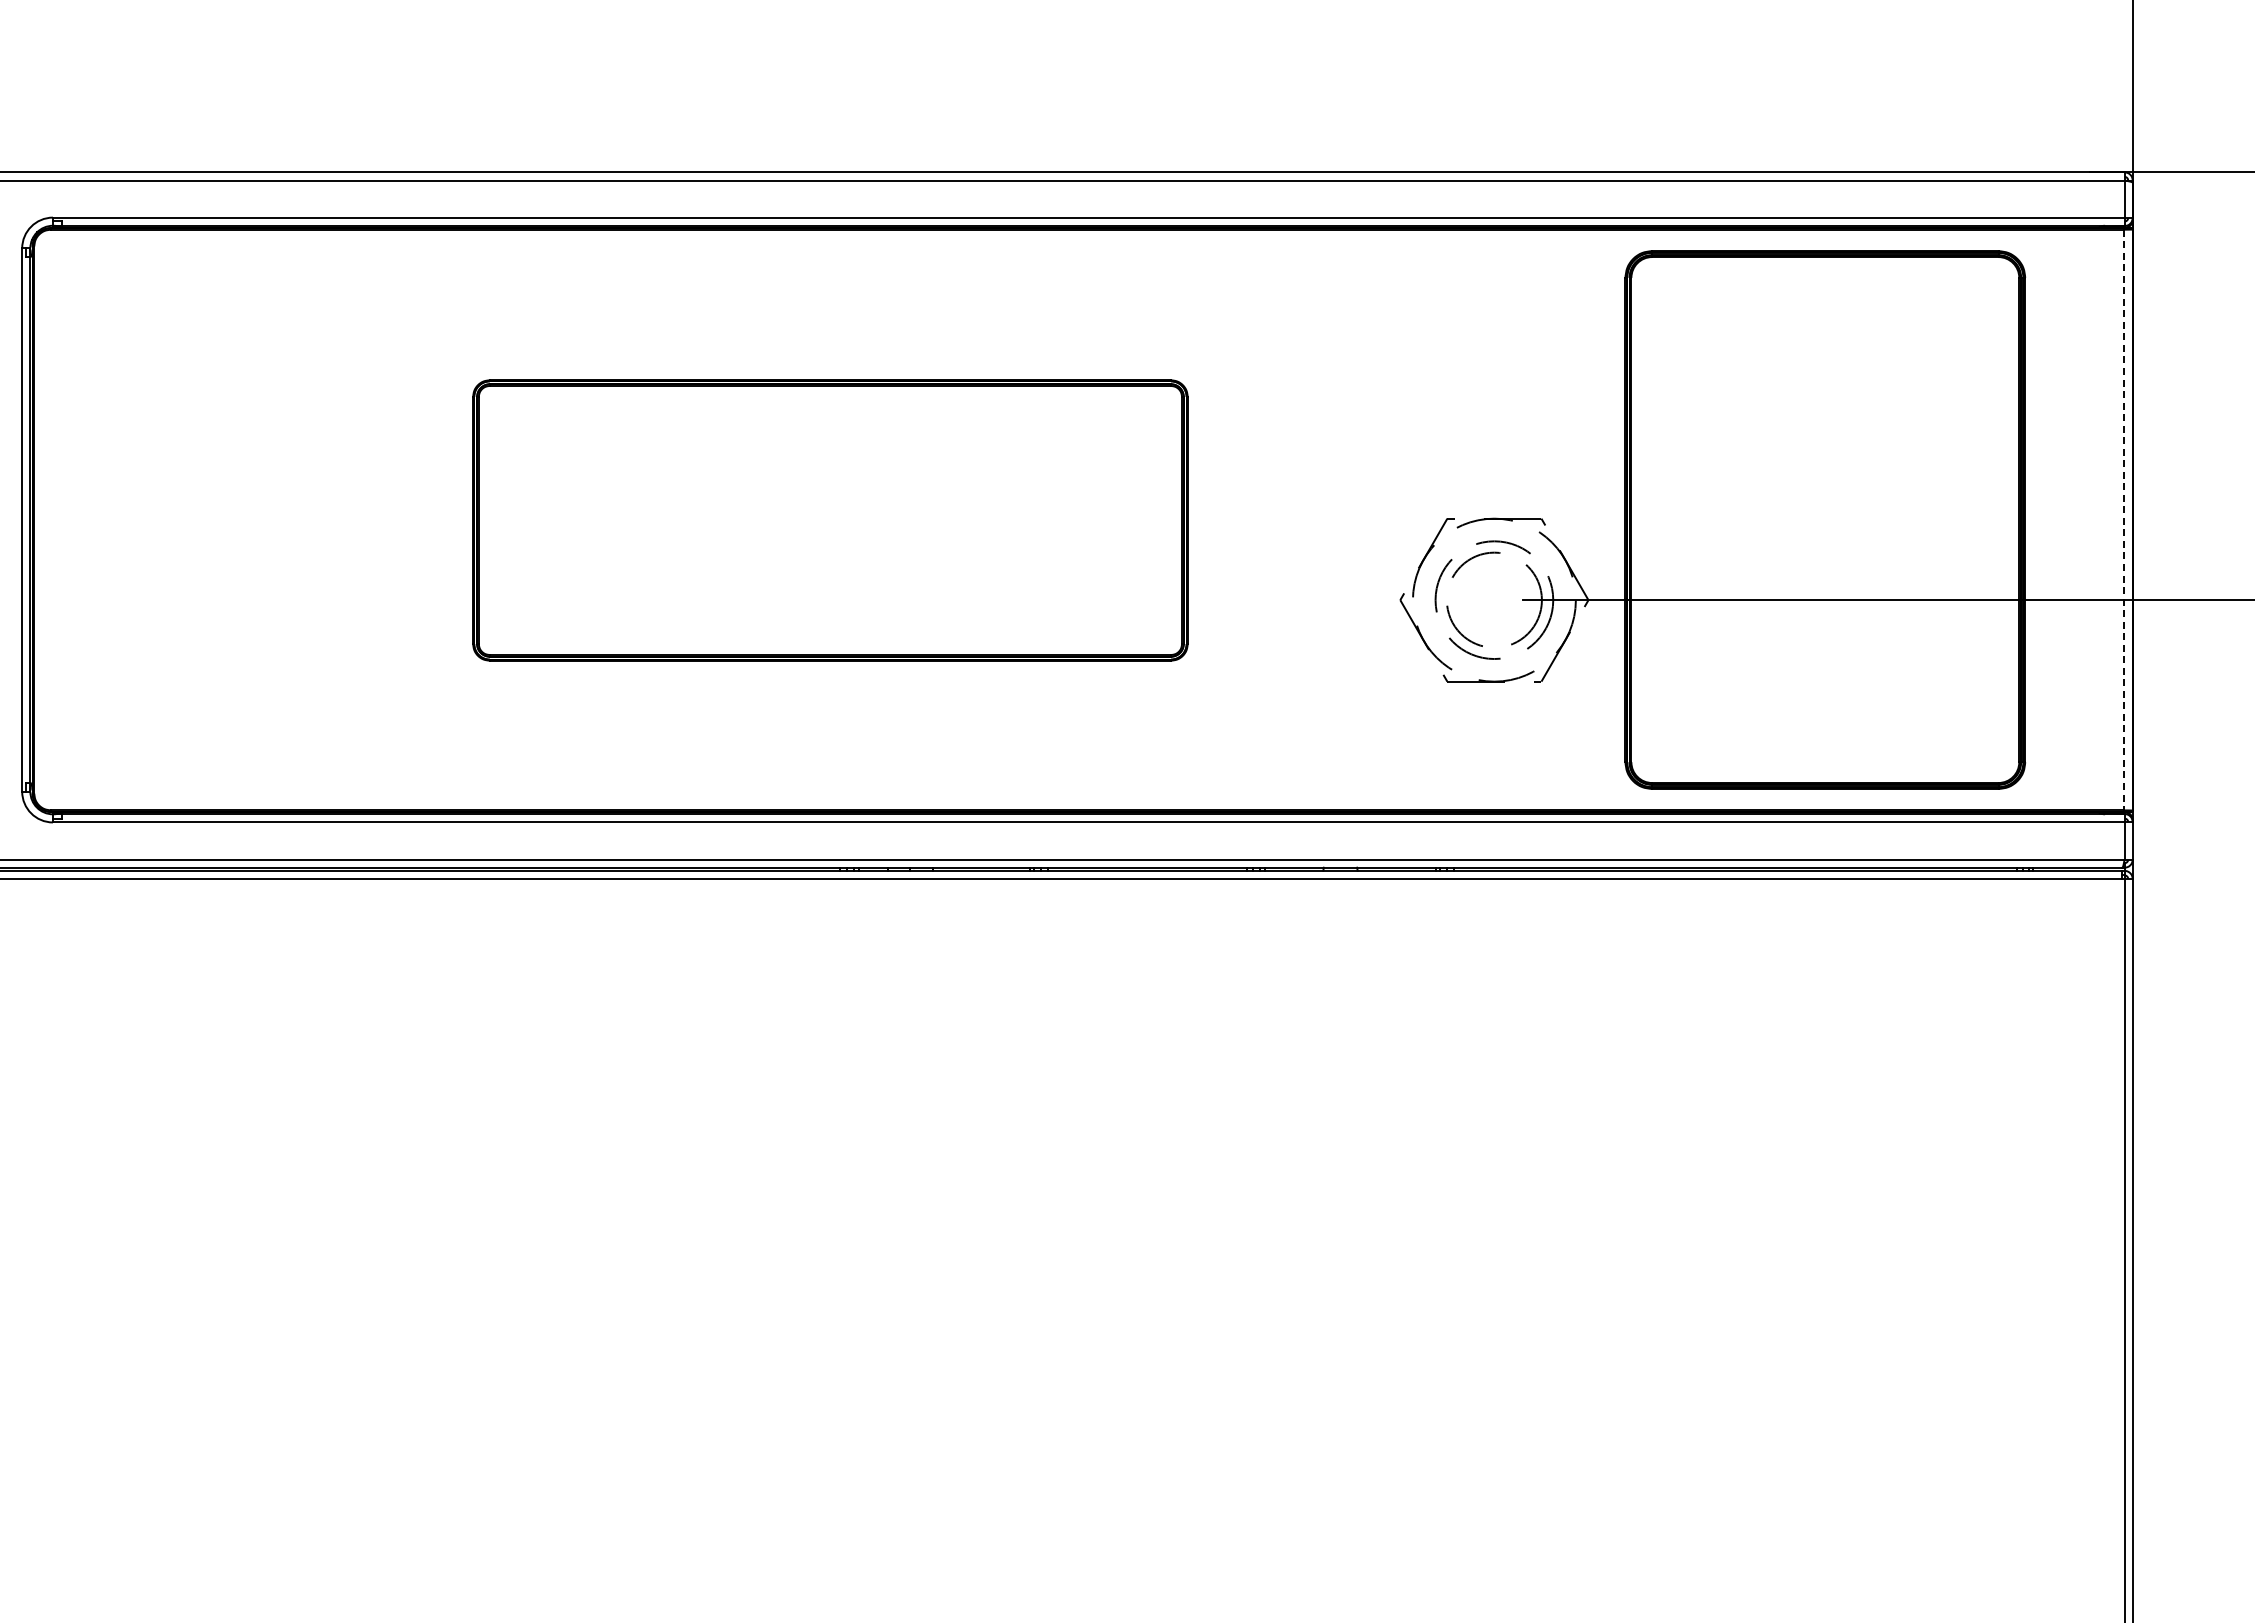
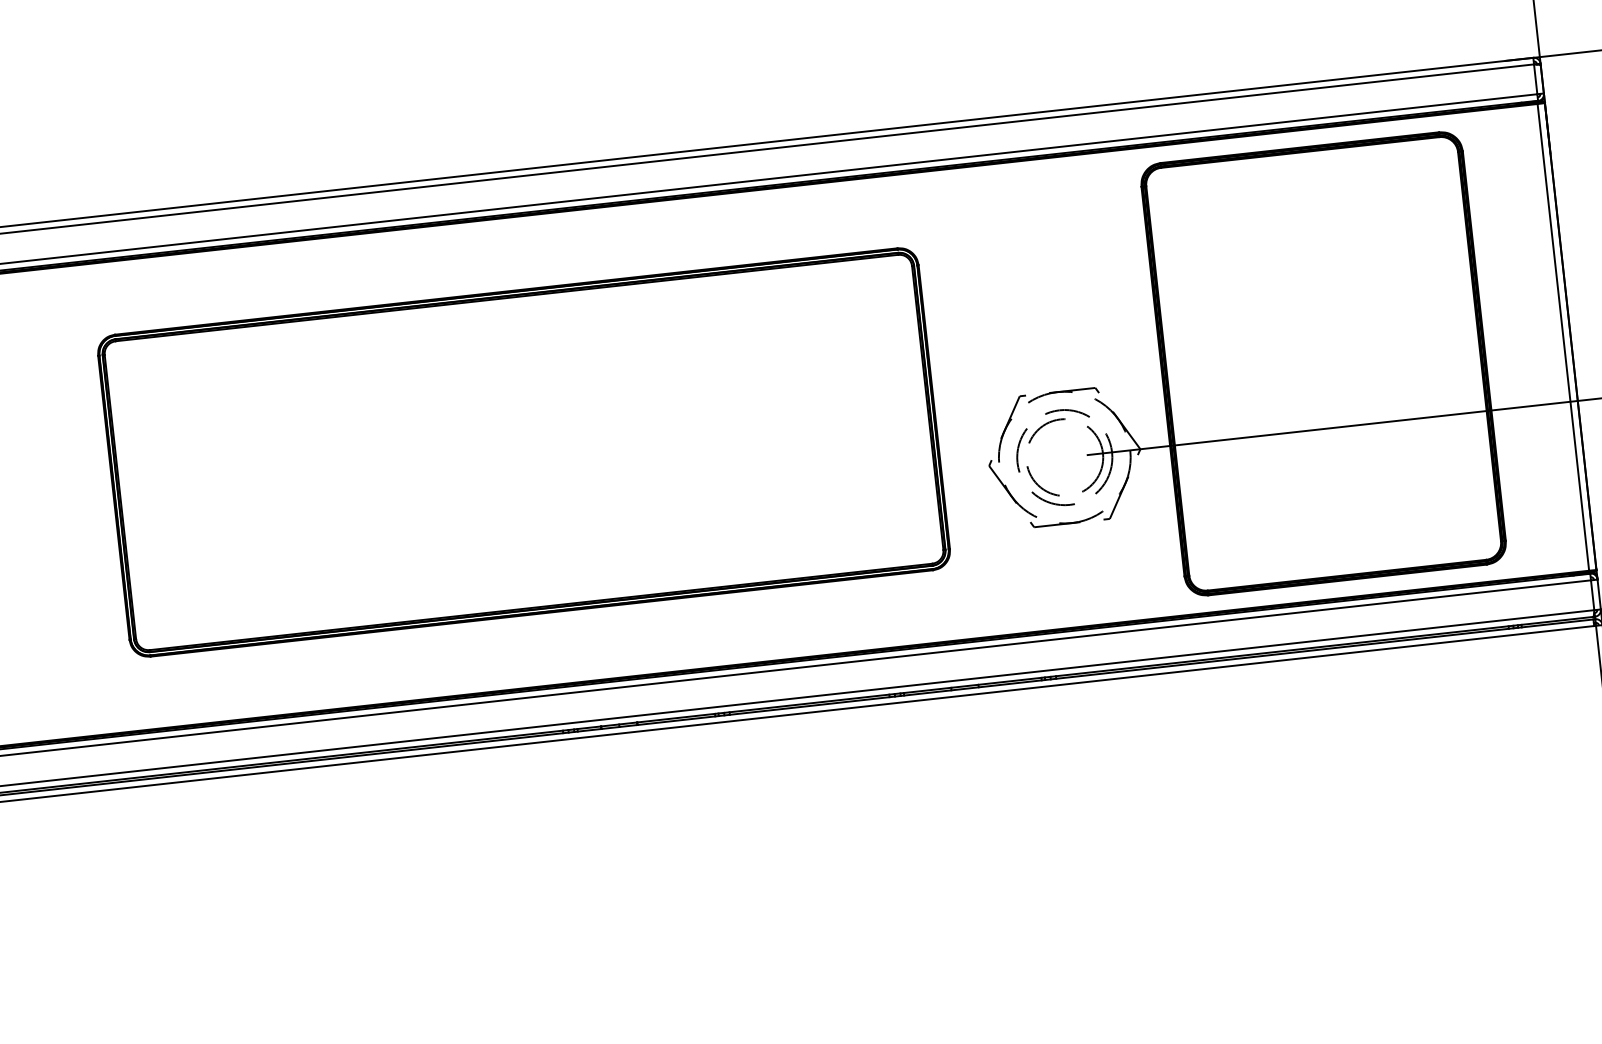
part: (830, 520) -> (524, 452), size x1.43
line: (2123, 520) -> (1563, 337), dashed -> solid

